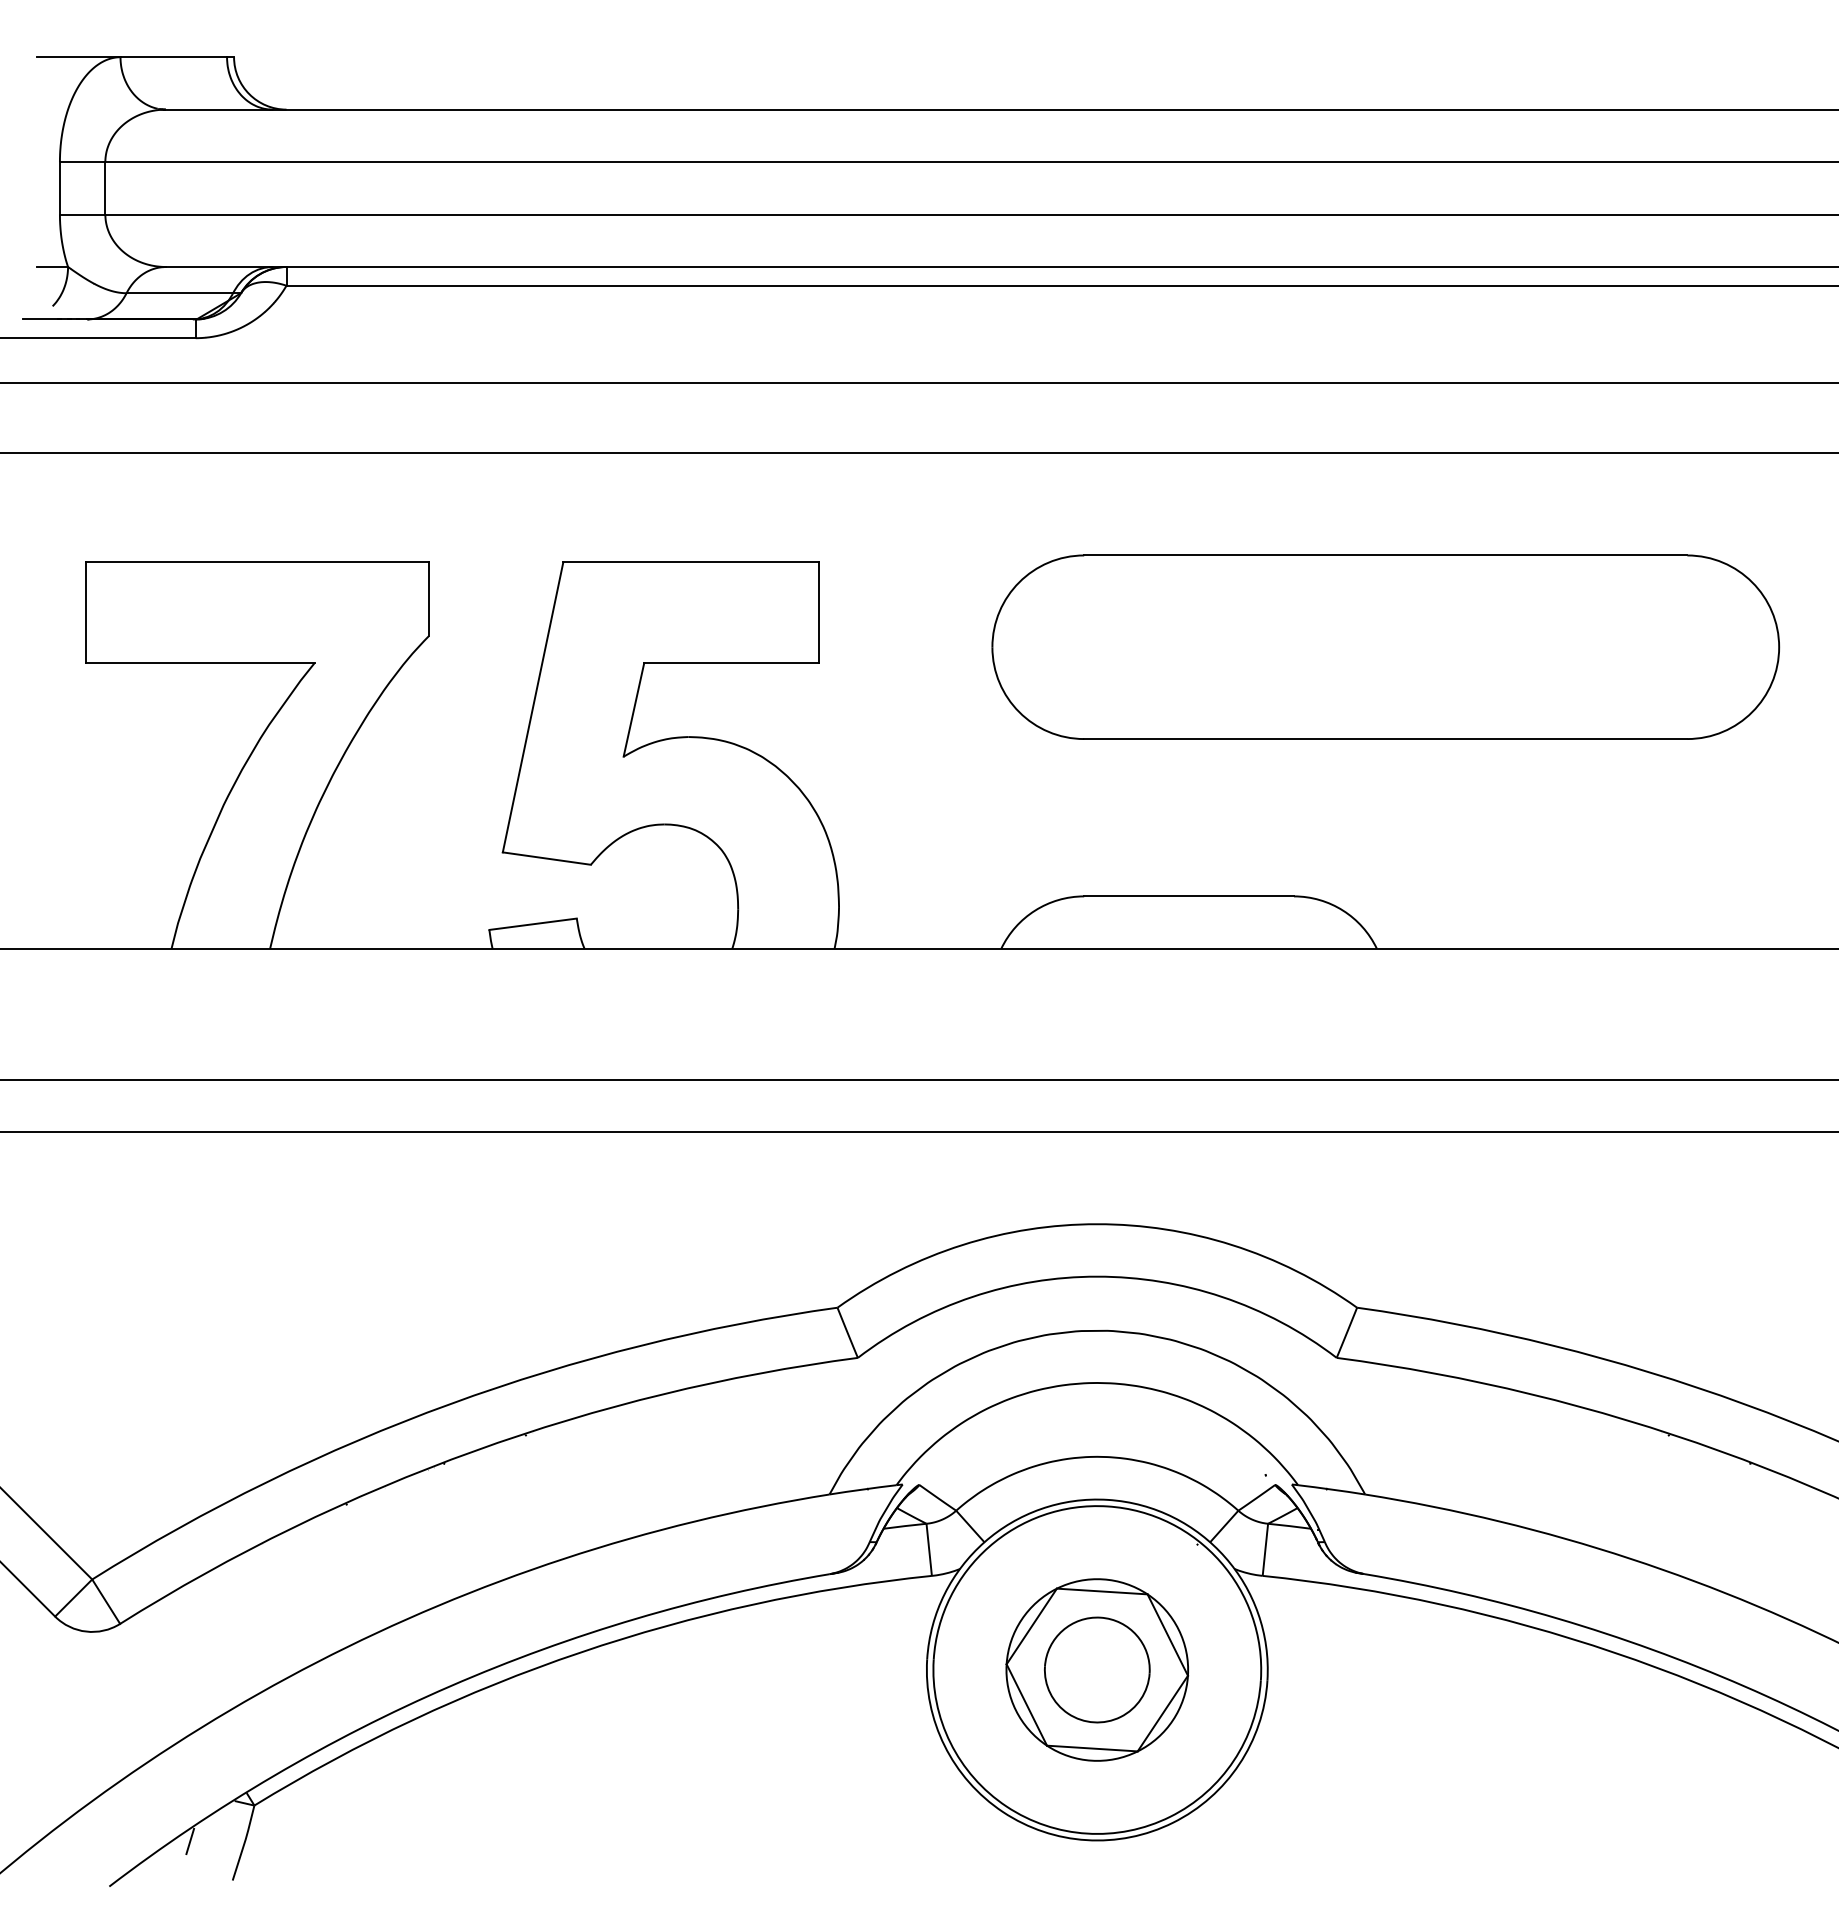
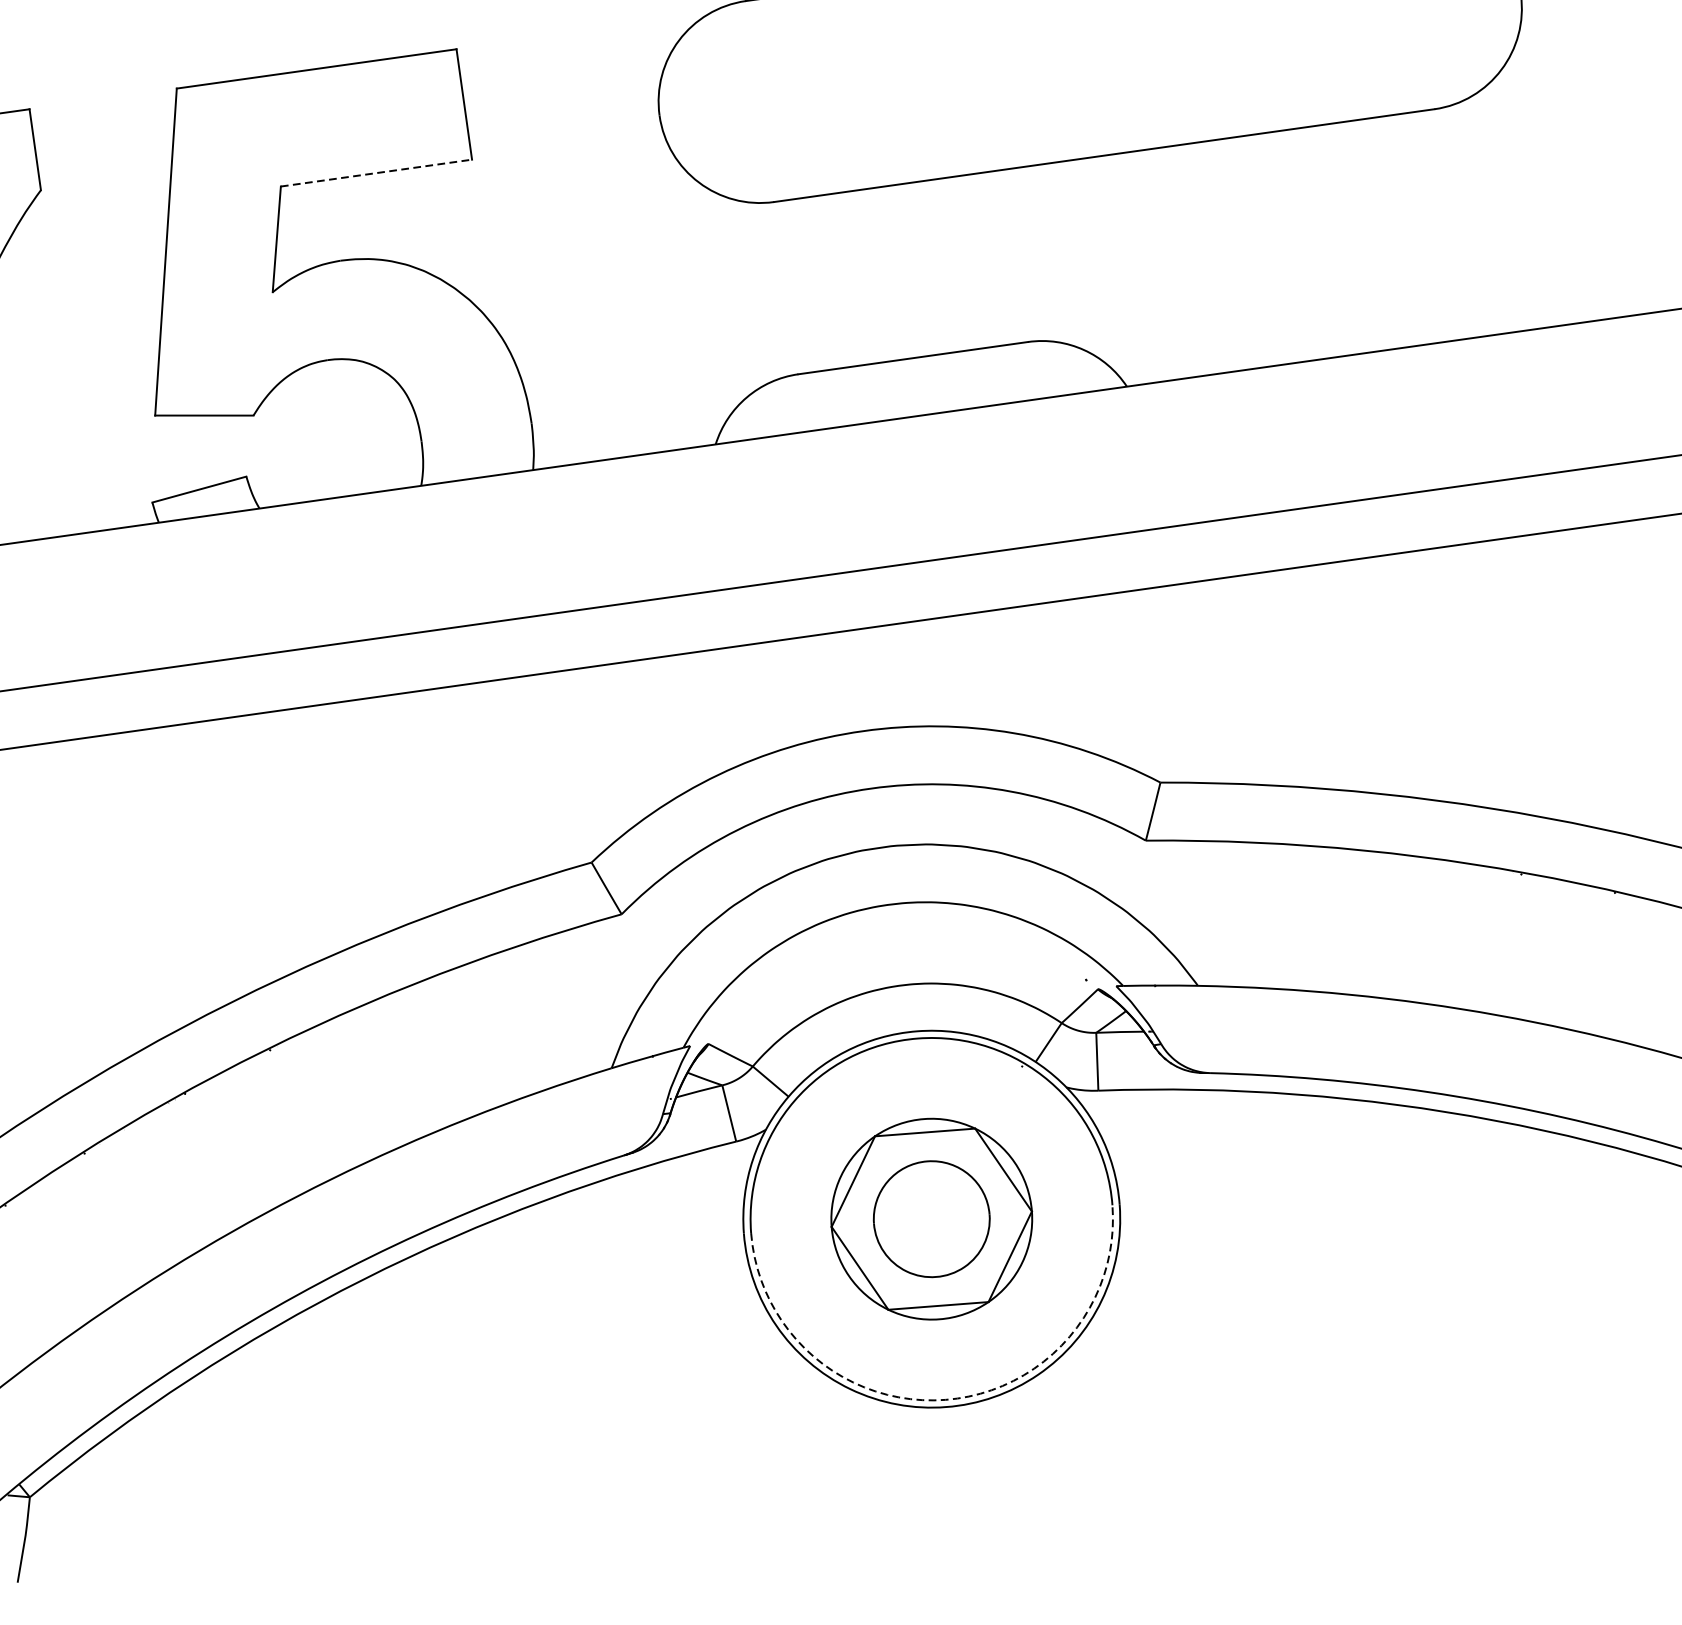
line: (732, 663) -> (377, 173), solid -> dashed
arc: (1087, 1833) -> (946, 1399), solid -> dashed

